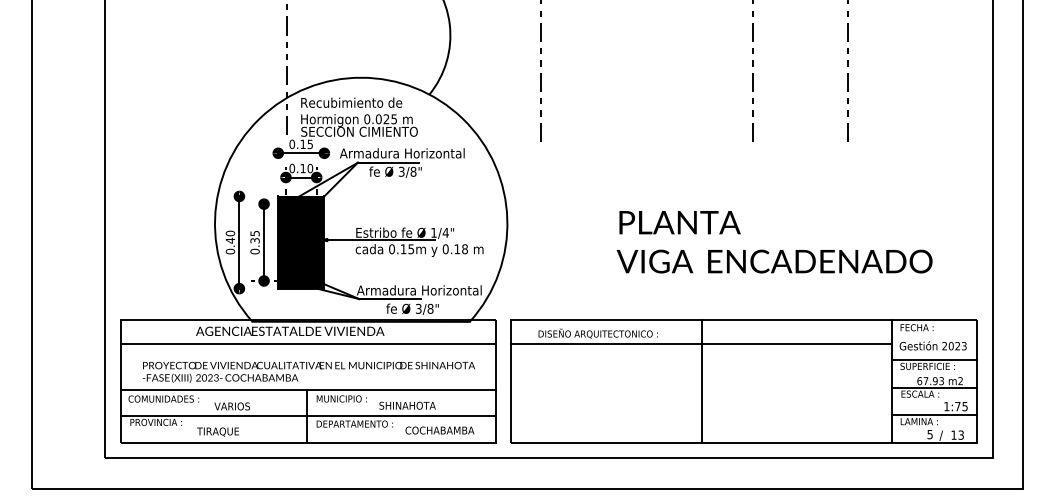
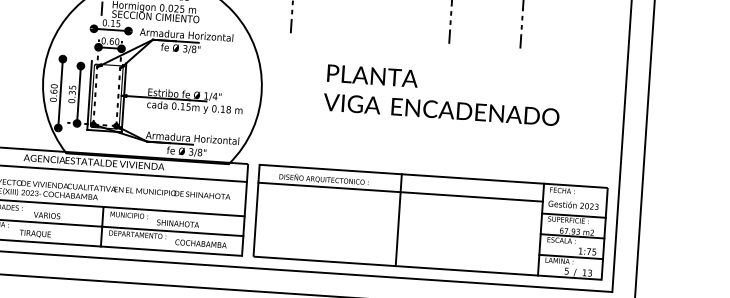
text: (302, 168) -> (111, 41), 0.10 -> 0.60
text: (230, 240) -> (54, 91), 0.40 -> 0.60
fill: (301, 242) -> (106, 96), removed
text: (774, 242) -> (442, 95), moved

